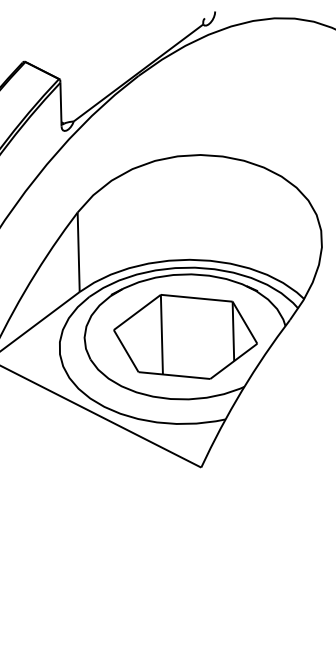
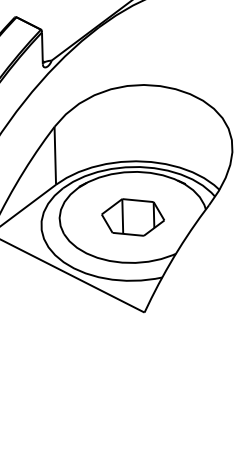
part: (185, 336) -> (133, 217), size x0.6

